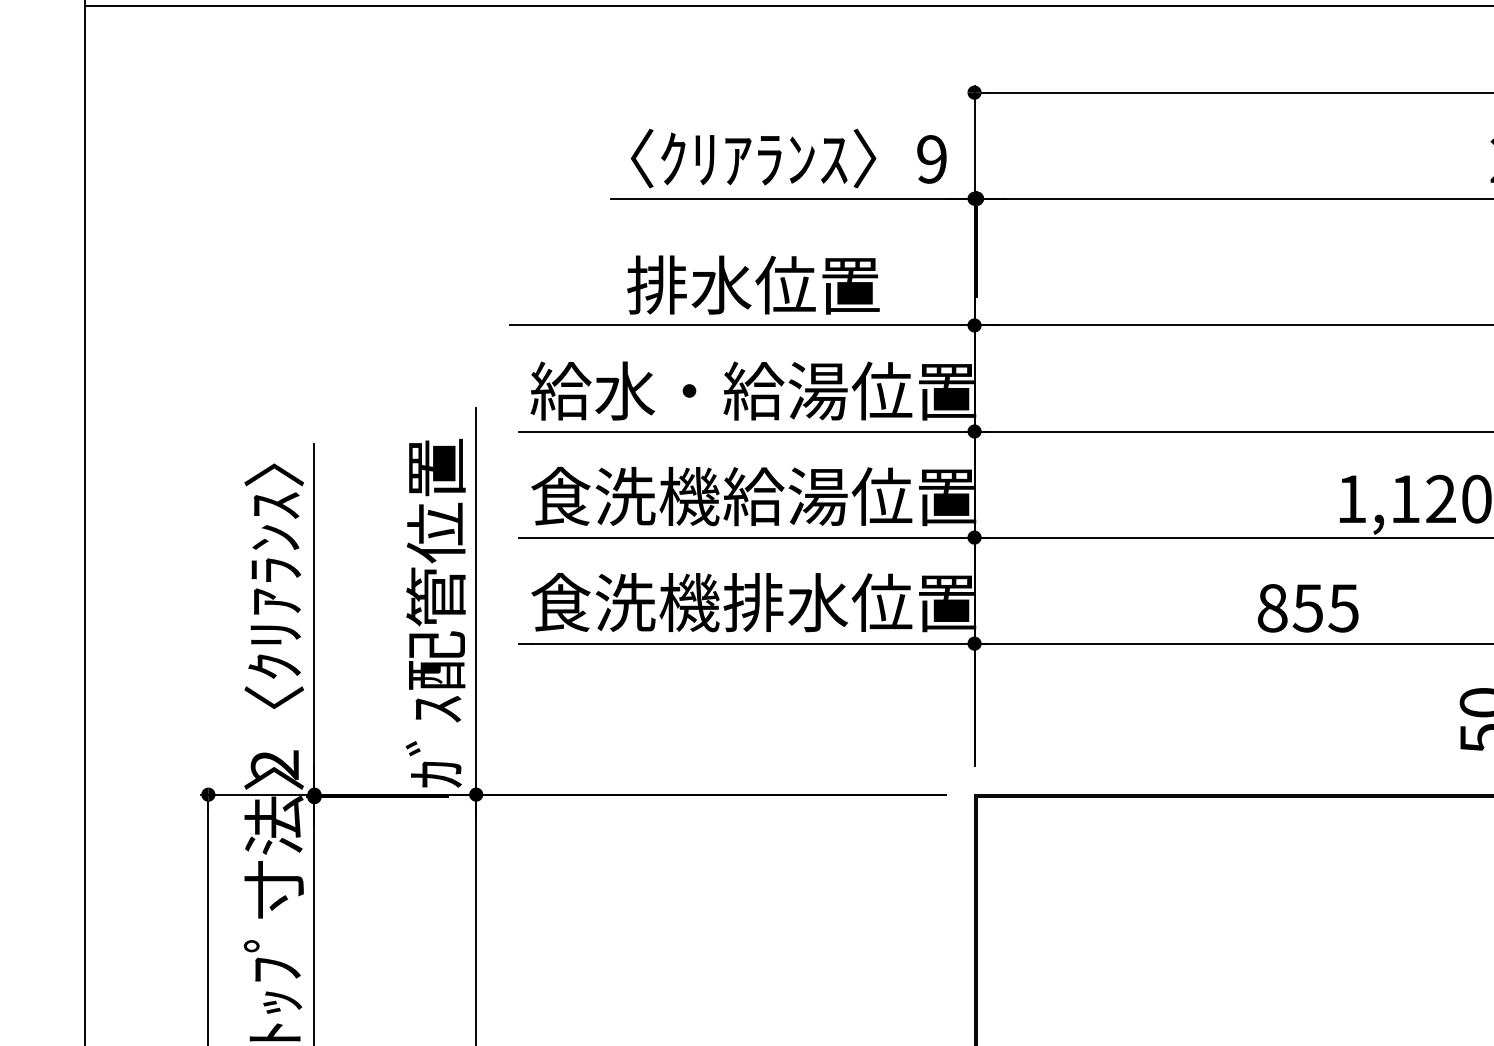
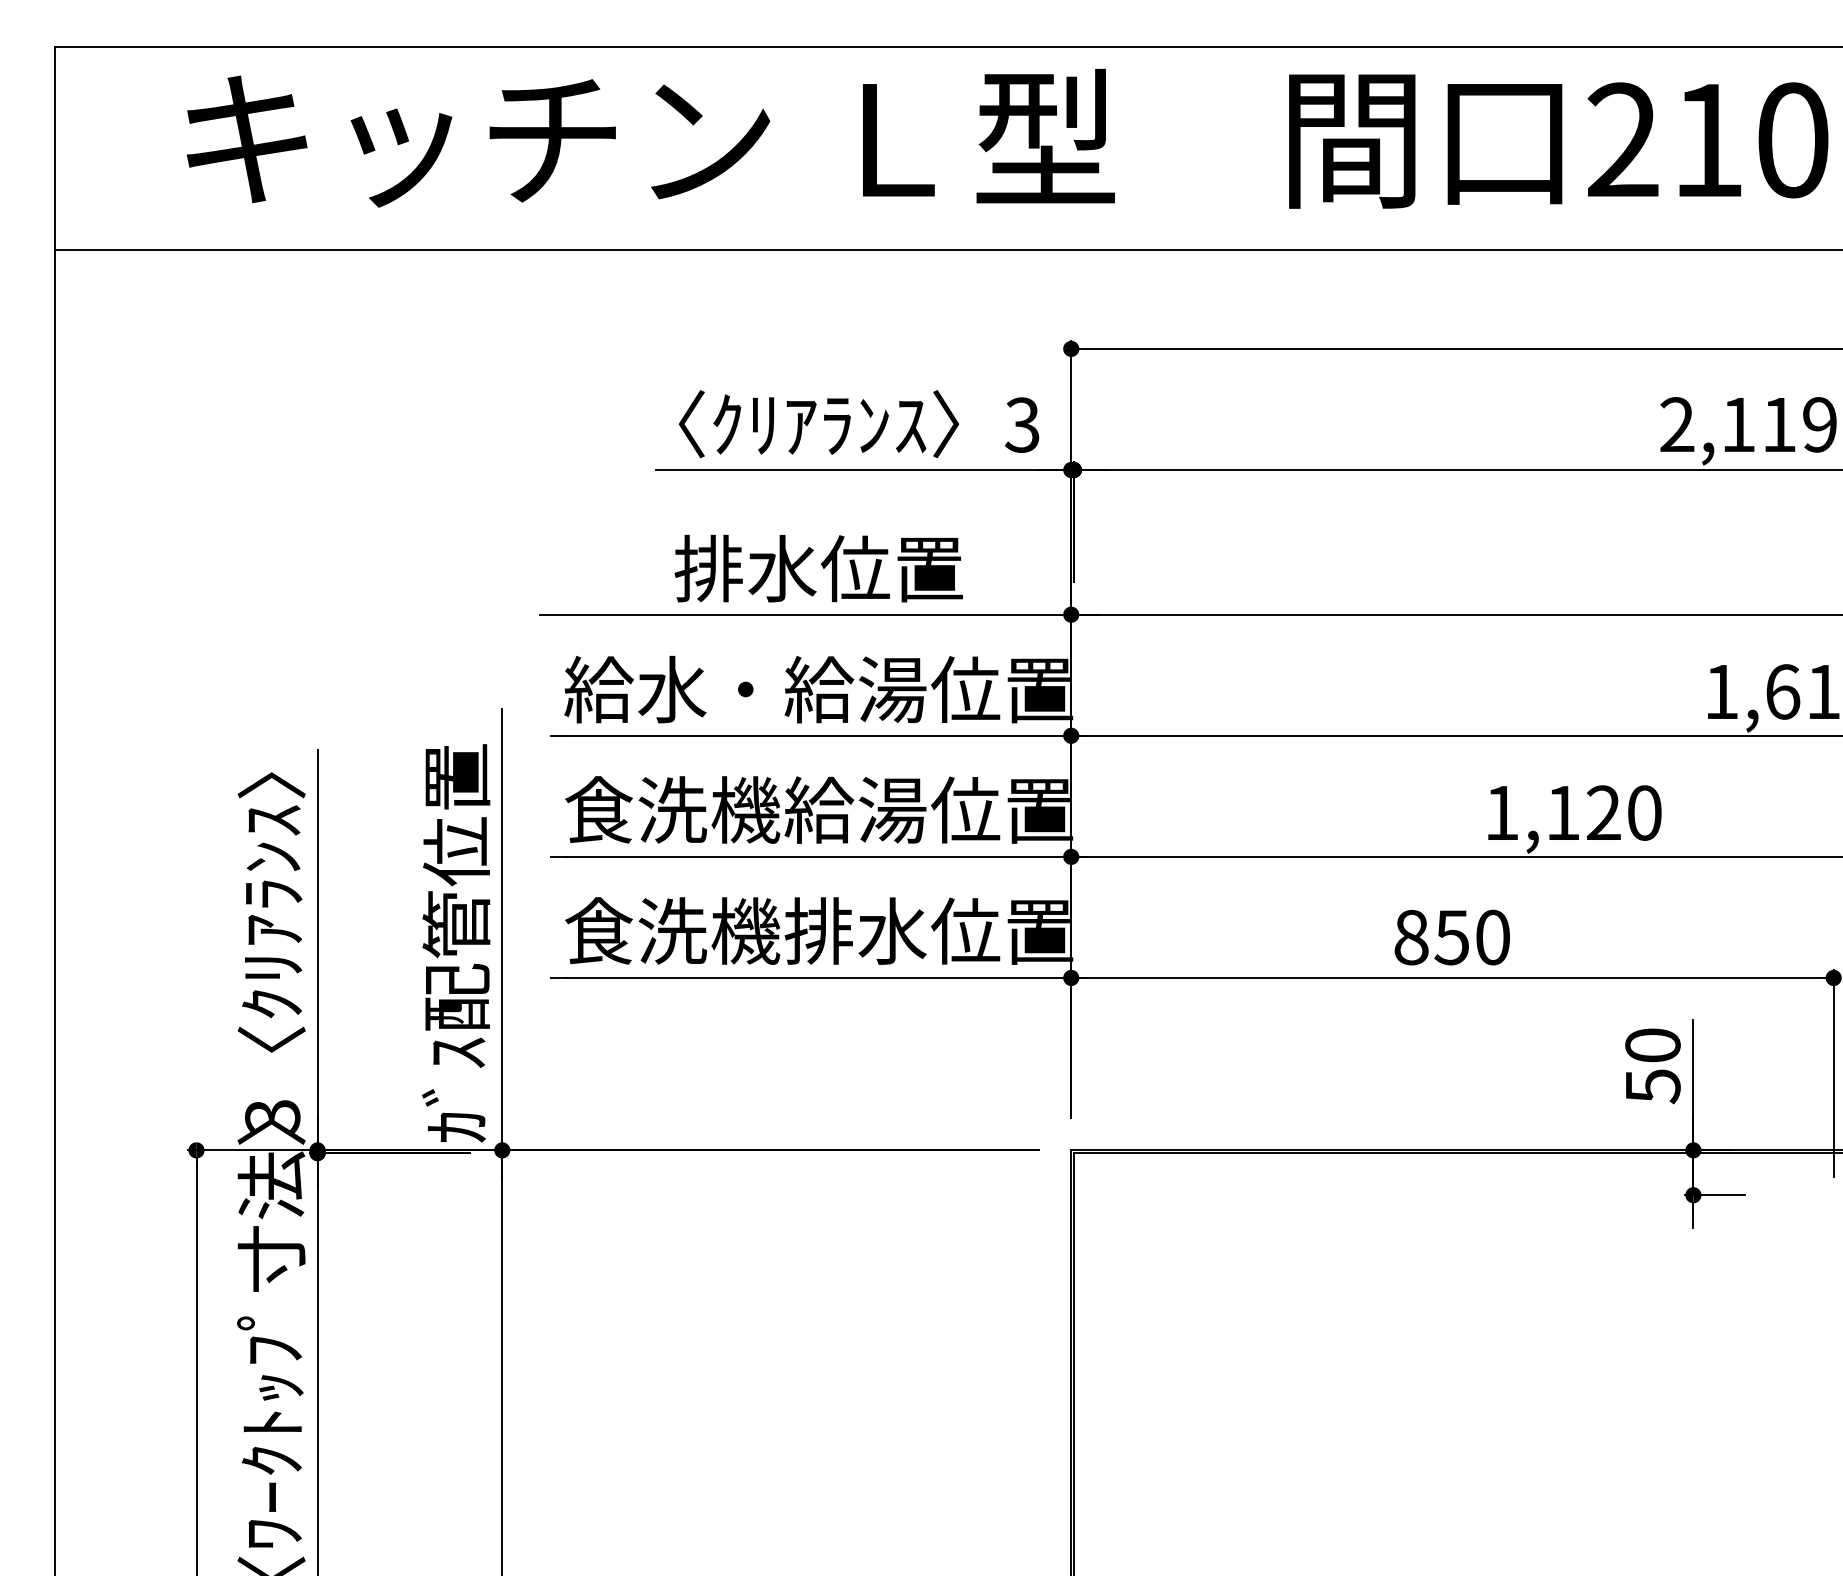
text: (930, 158) -> (1021, 424), 9 -> 3
text: (1343, 608) -> (1492, 937), 855 -> 850
text: (274, 764) -> (272, 1116), 2 -> 3

